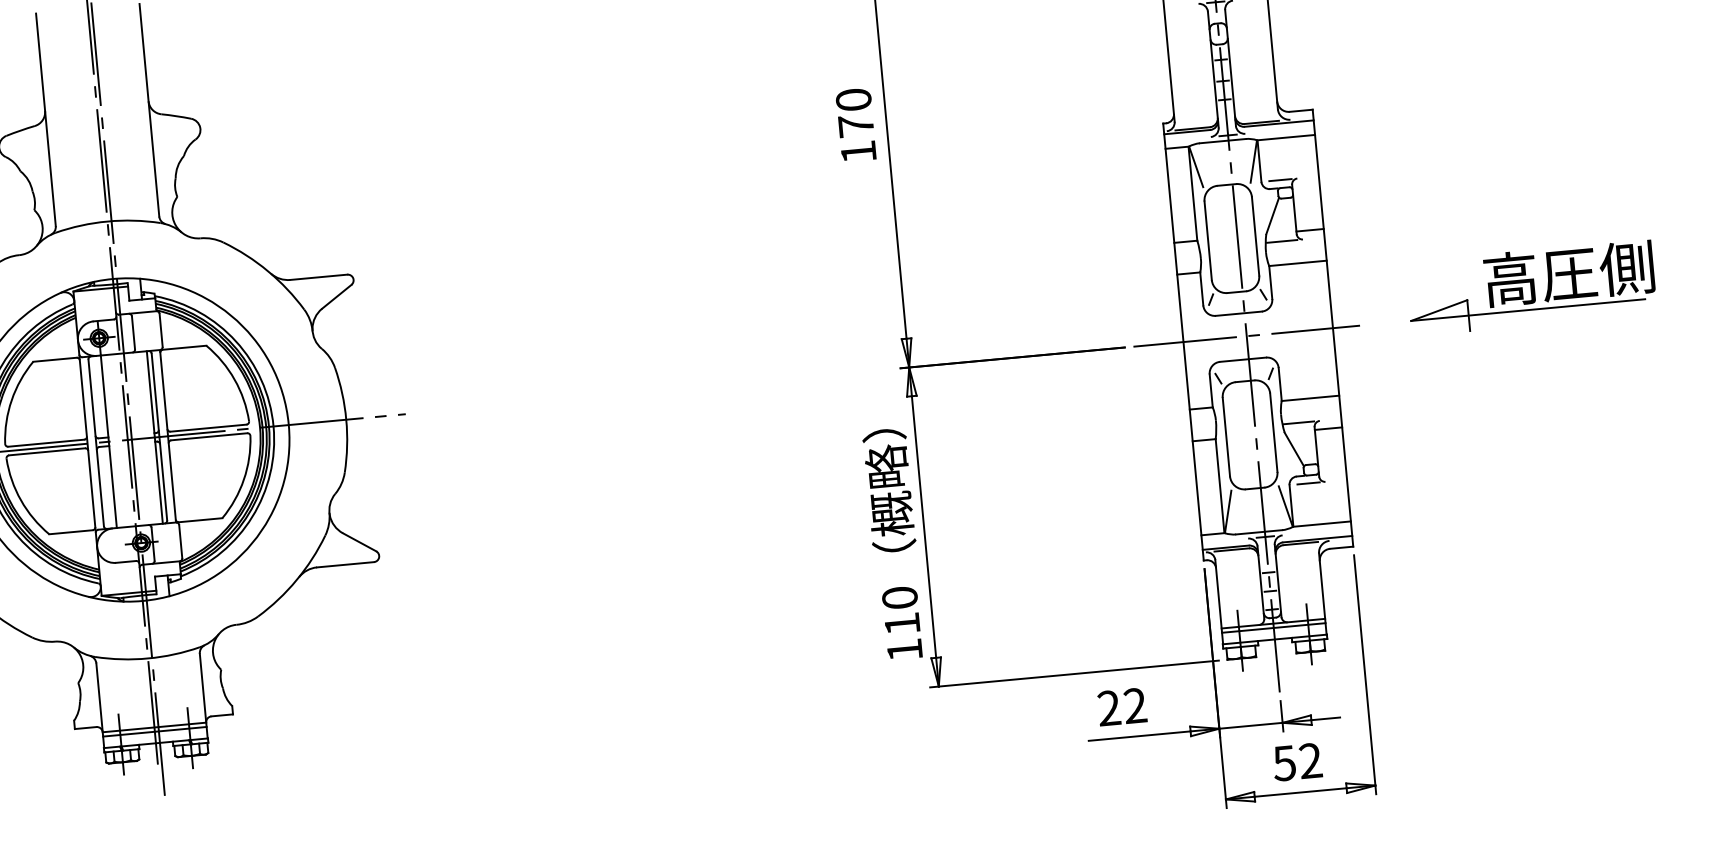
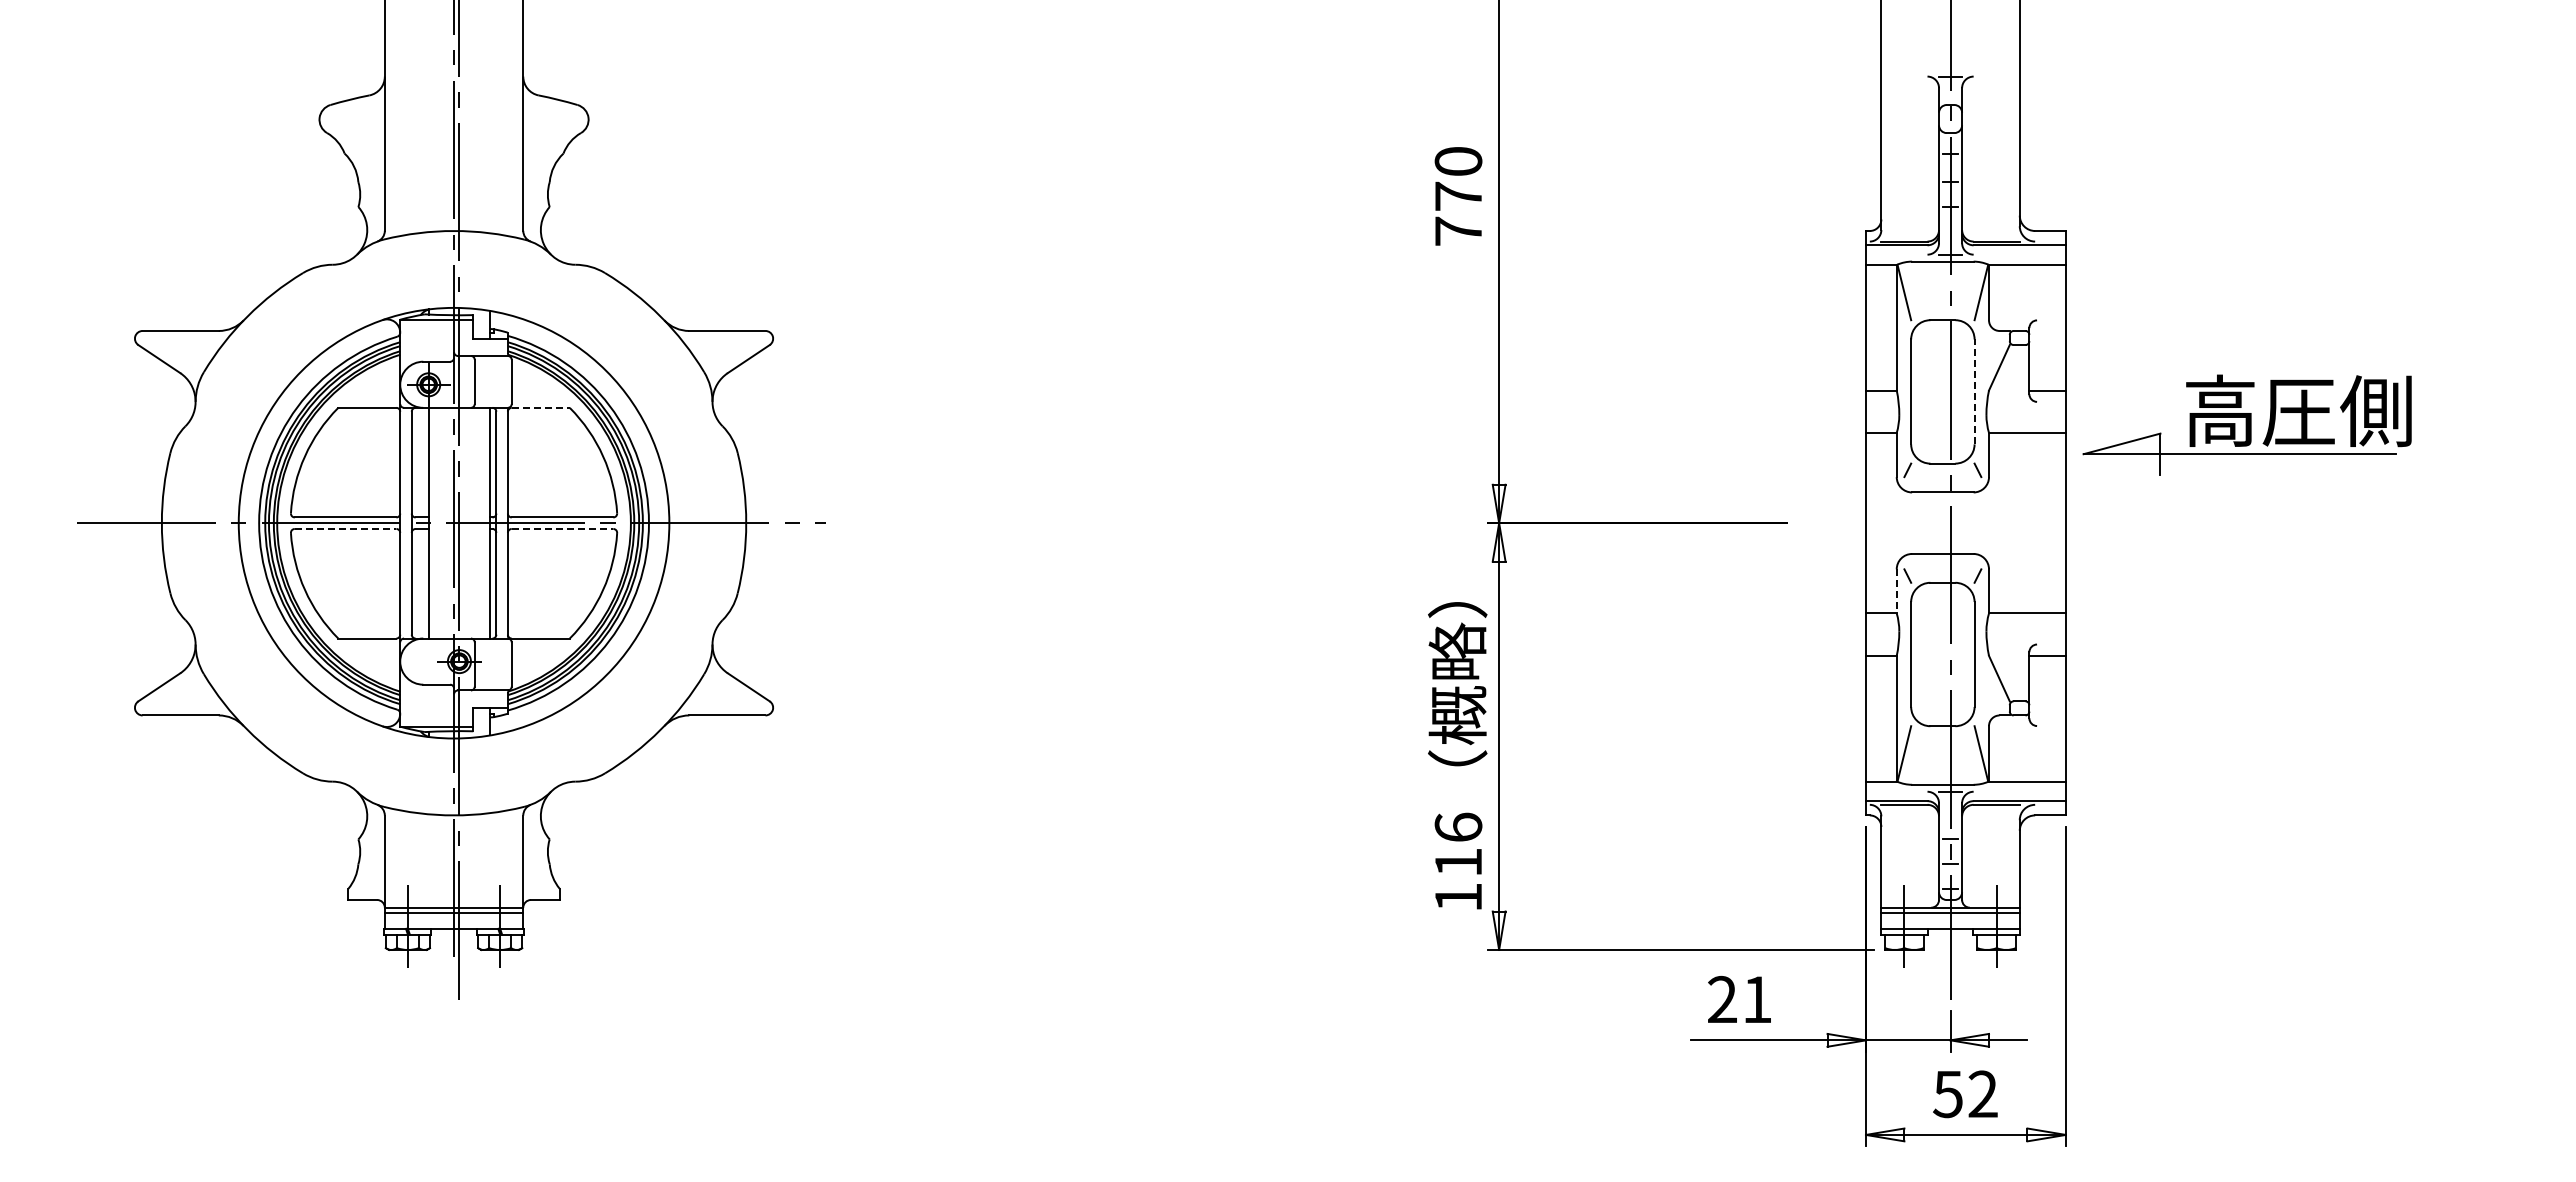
text: (858, 151) -> (1458, 230), 170 -> 770
line: (1280, 180) -> (2014, 320), removed
line: (1255, 236) -> (1974, 391), solid -> dashed
line: (1282, 241) -> (2009, 401), removed
part: (1530, 287) -> (2246, 424), moved
line: (1246, 336) -> (1950, 523), removed
line: (185, 347) -> (541, 407), solid -> dashed
line: (1211, 391) -> (1896, 591), solid -> dashed
line: (1299, 422) -> (2009, 644), removed
line: (209, 436) -> (562, 528), solid -> dashed
line: (47, 451) -> (345, 528), solid -> dashed
line: (1308, 483) -> (2014, 726), removed
text: (899, 597) -> (1458, 826), 110 -> 116
text: (1135, 704) -> (1757, 998), 22 -> 21

